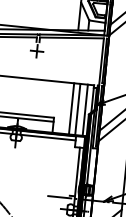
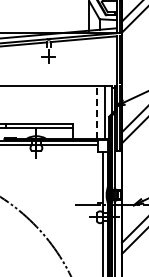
line: (71, 108) -> (90, 112), removed
line: (78, 109) -> (97, 112), solid -> dashed

